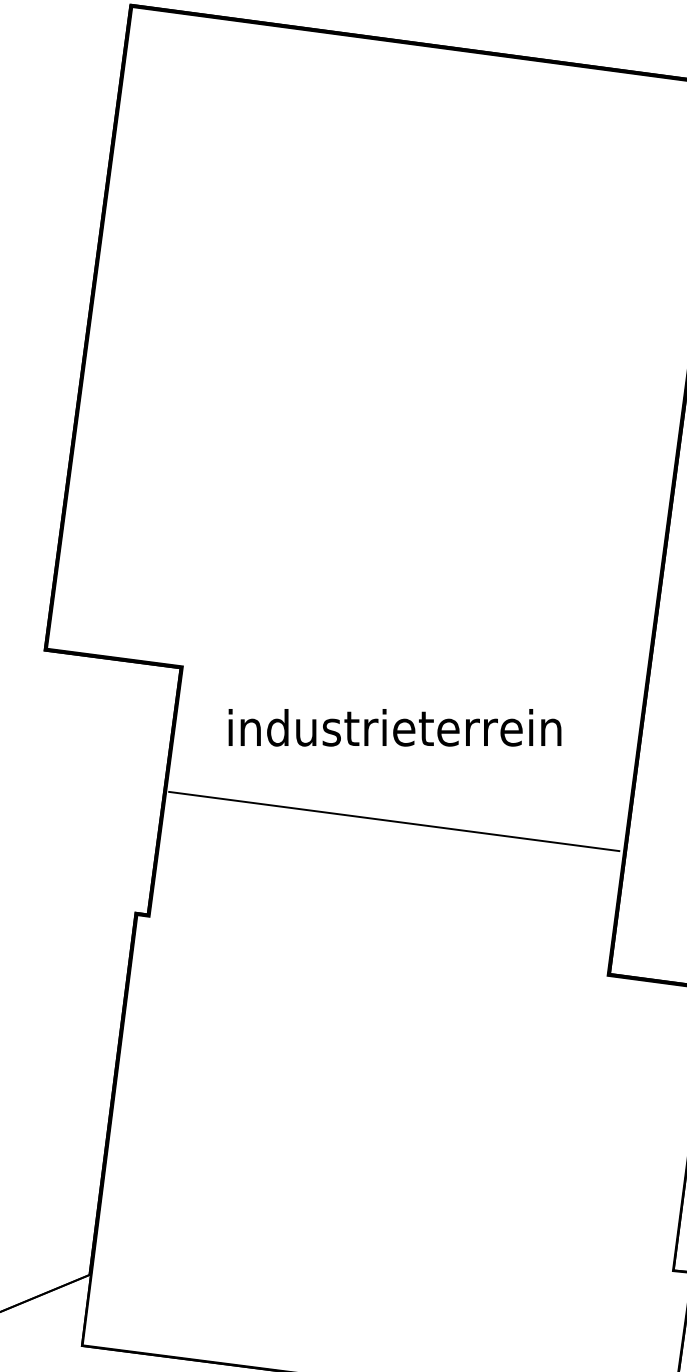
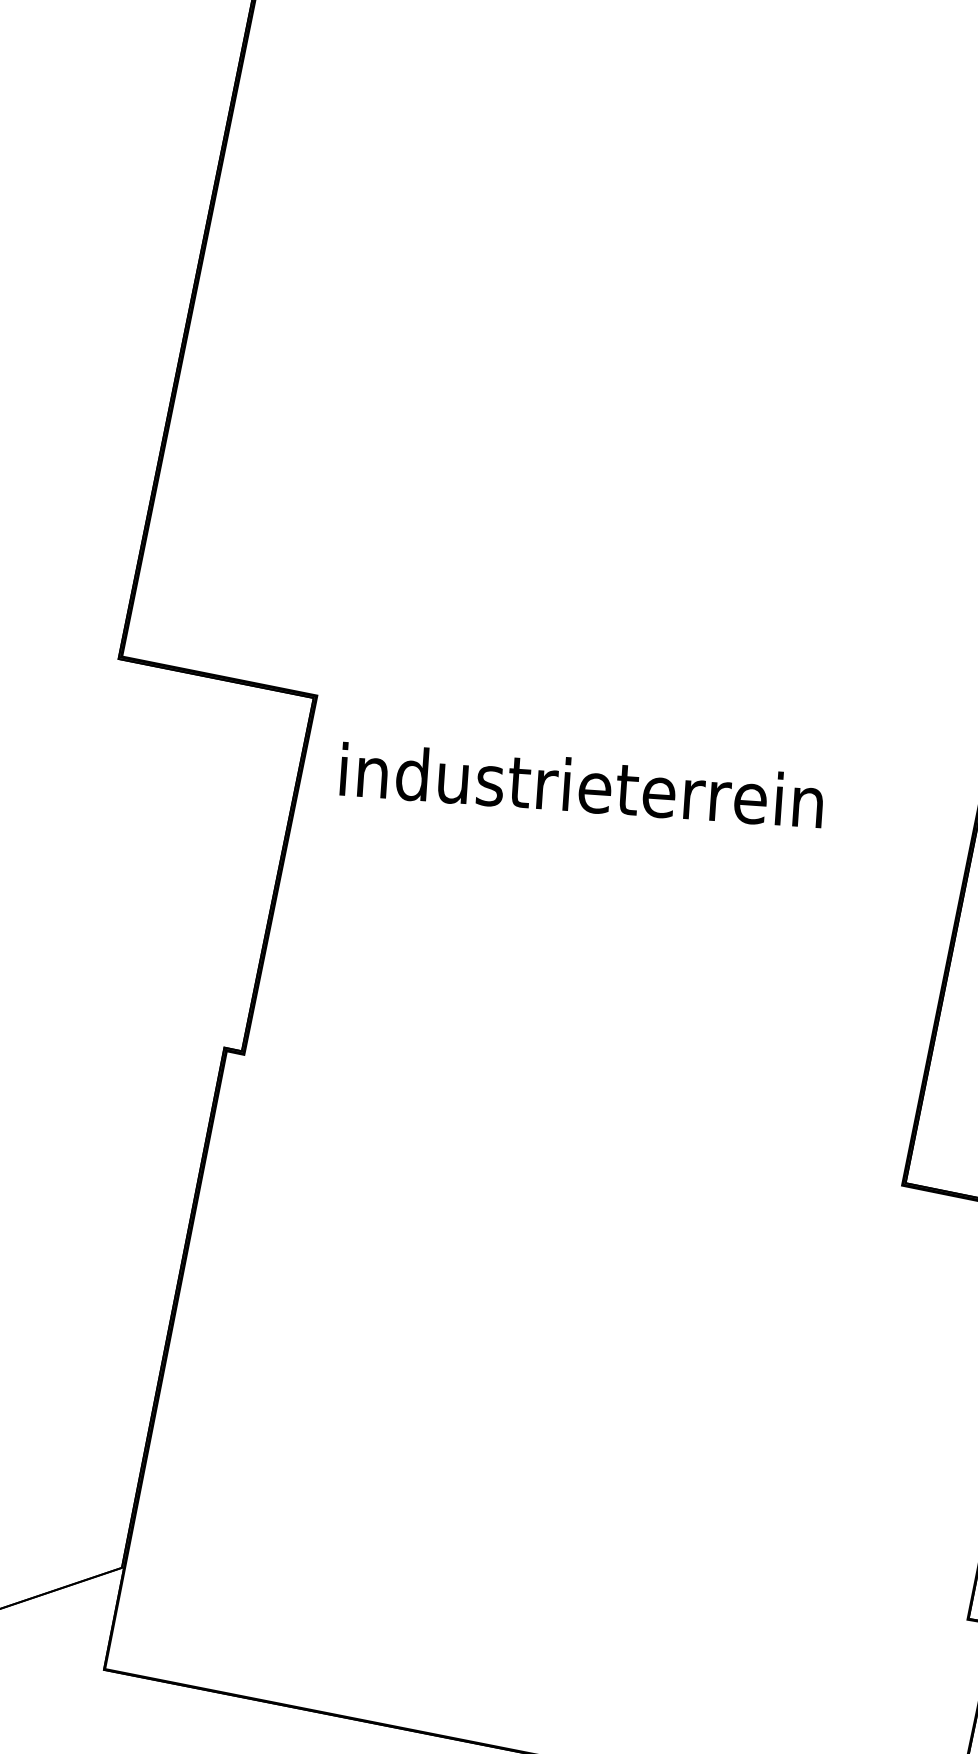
text: (394, 727) -> (581, 784), moved
line: (394, 821) -> (608, 941), removed

